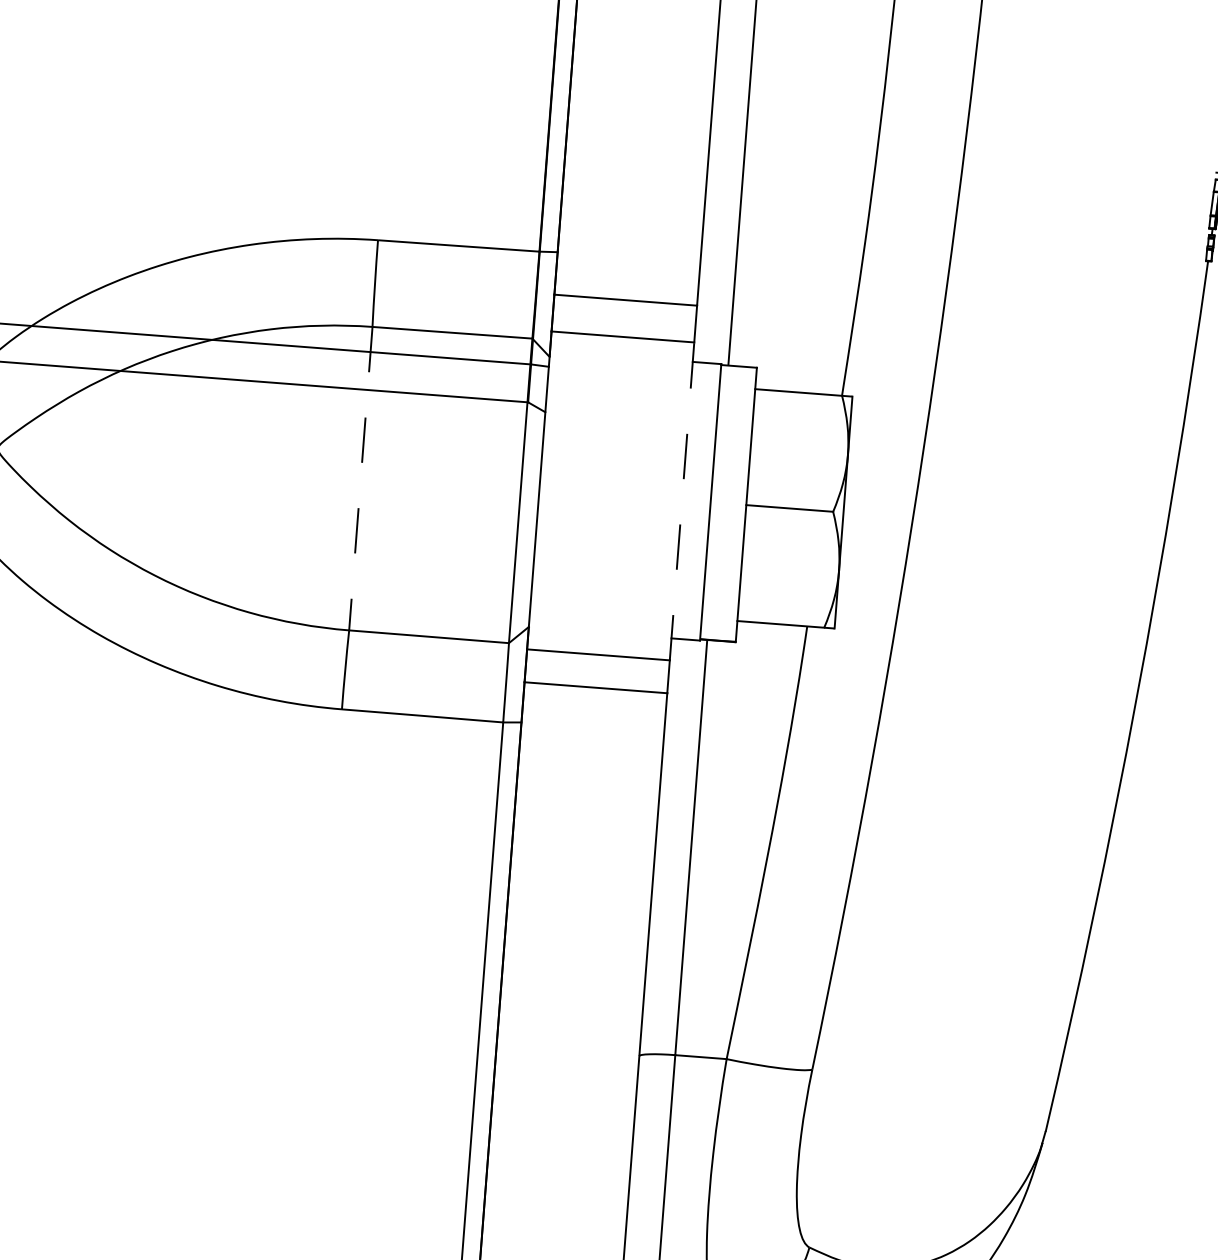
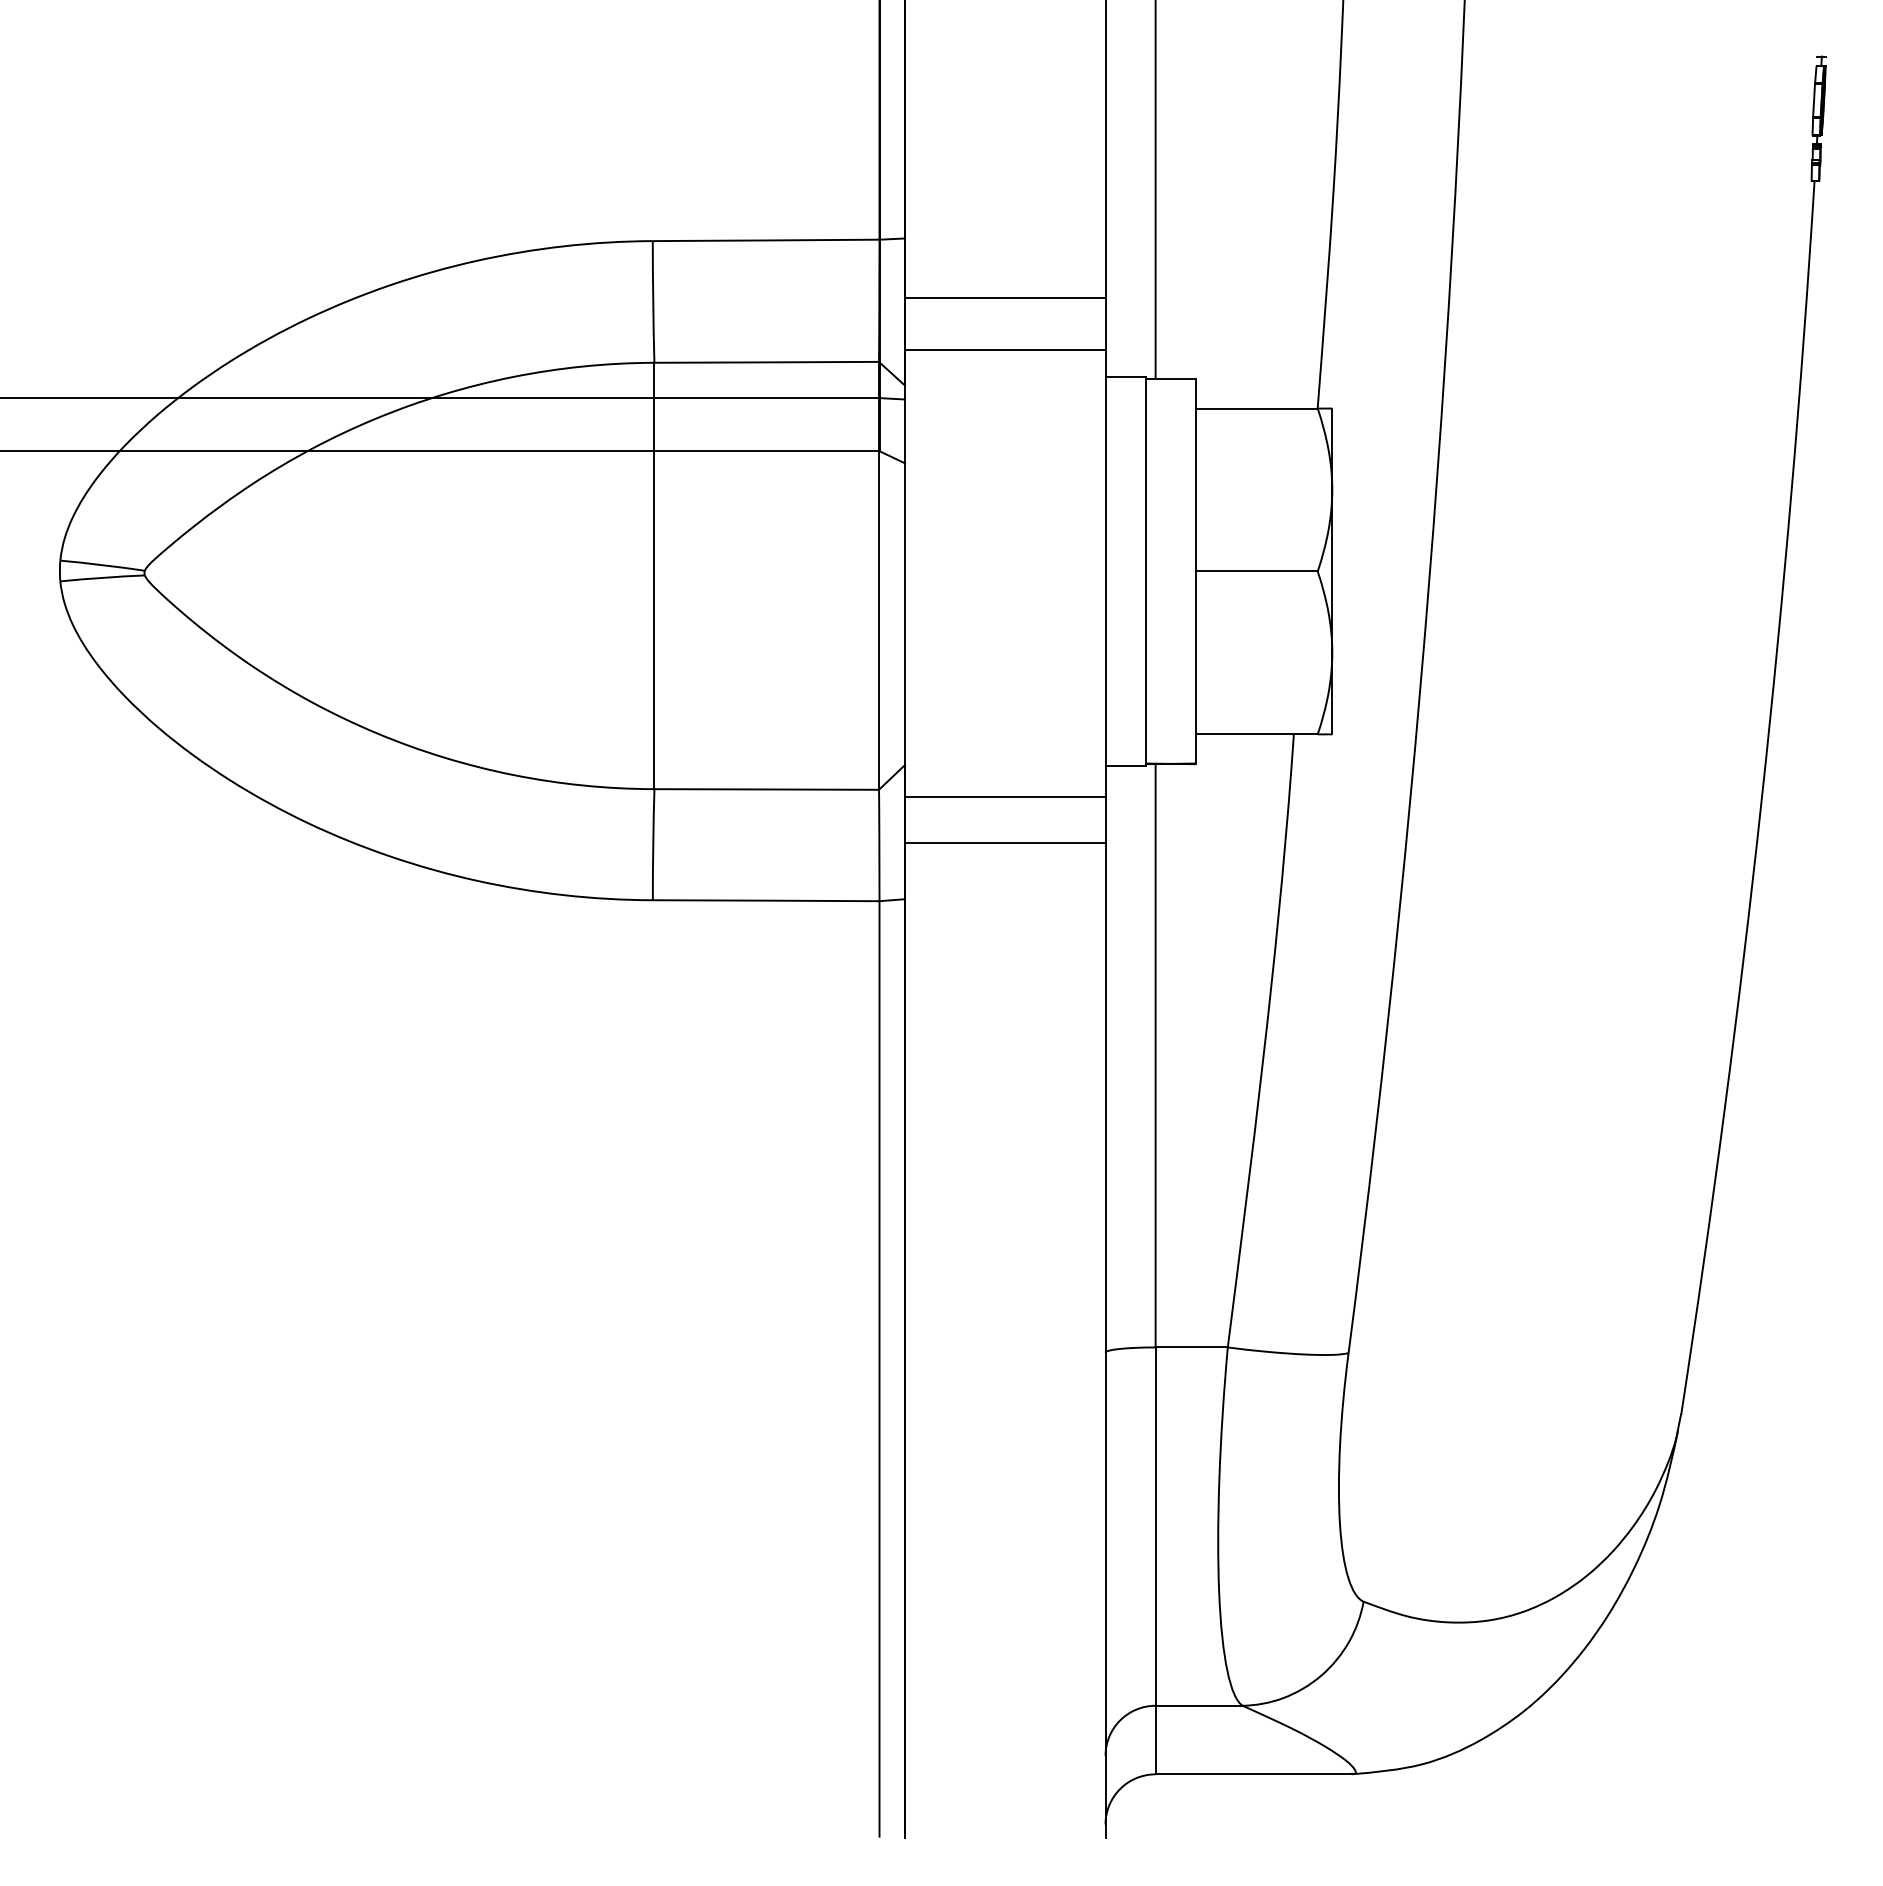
line: (360, 479) -> (654, 576), dashed -> solid
line: (682, 500) -> (1105, 572), dashed -> solid

